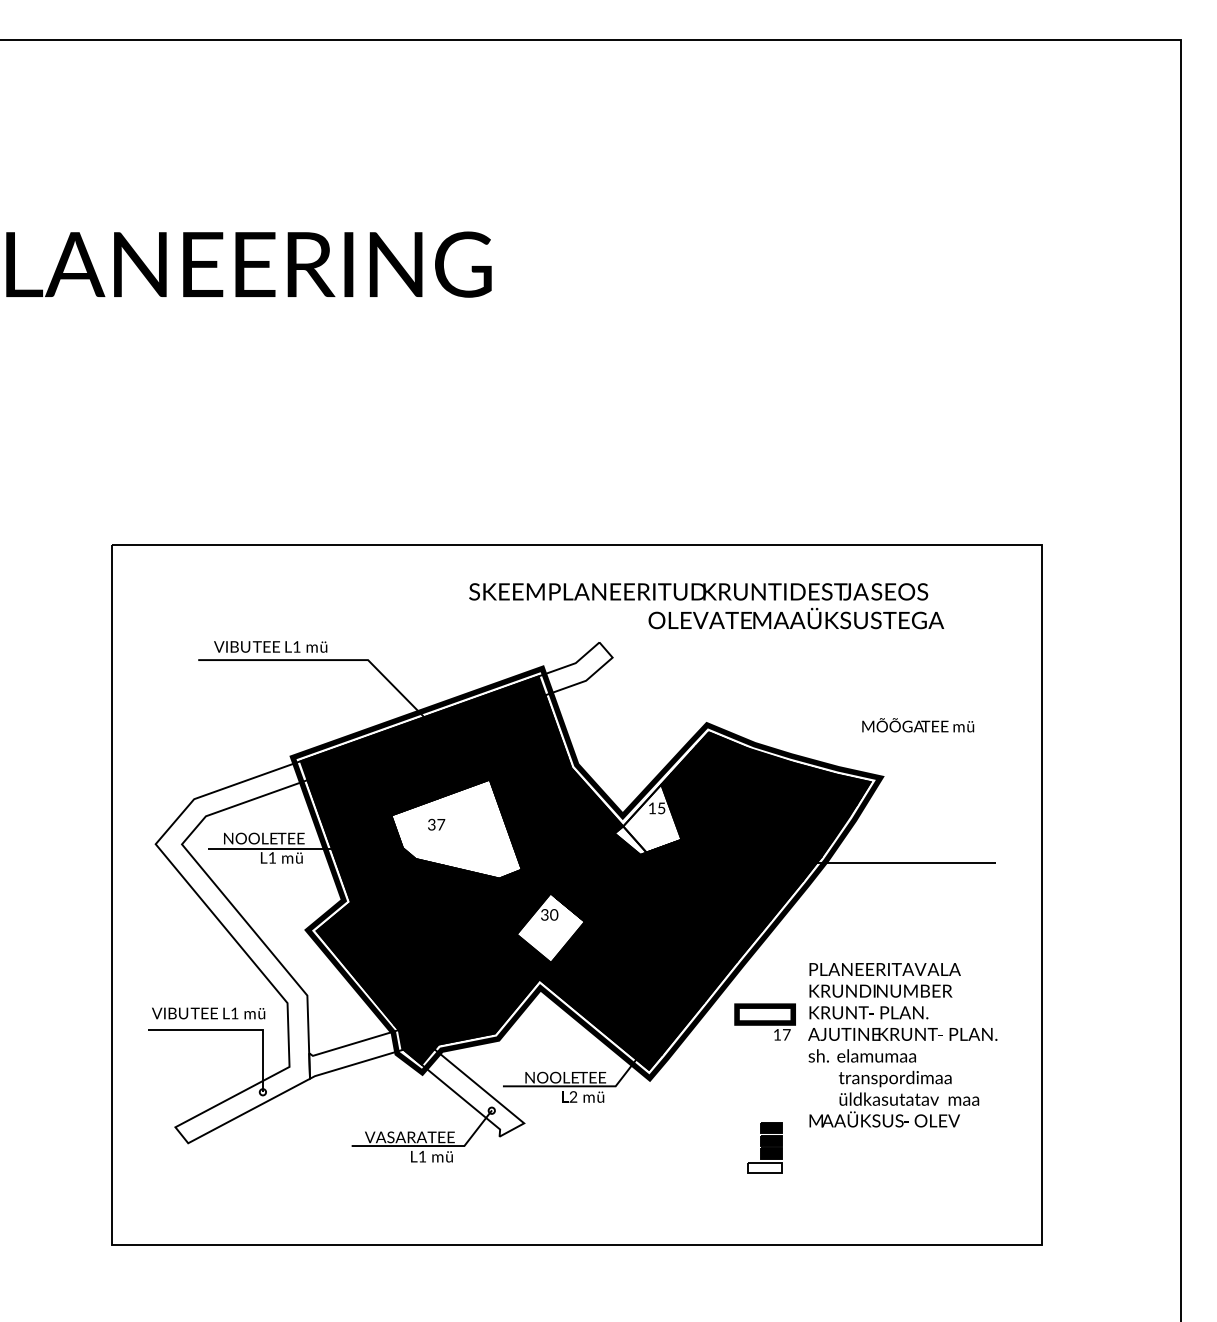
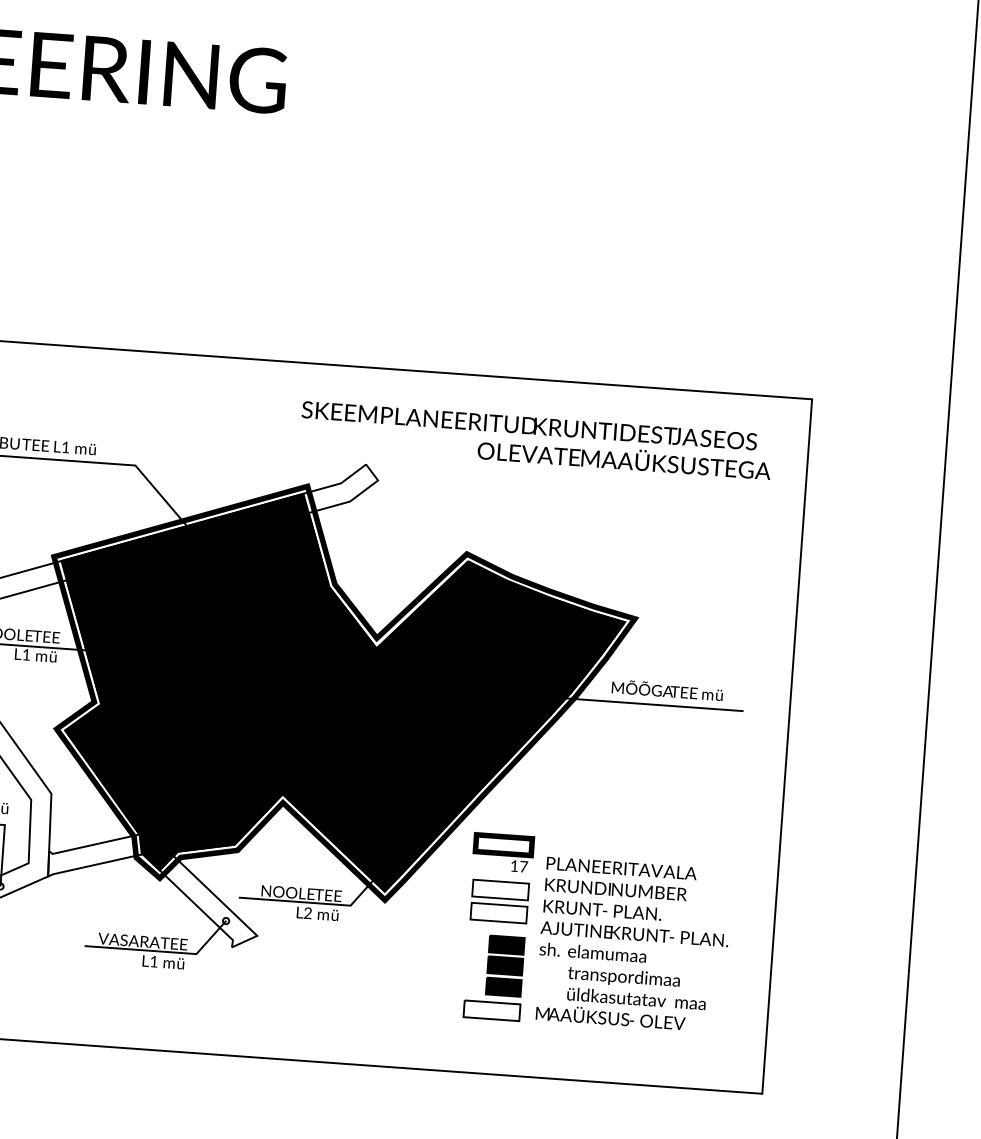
text: (706, 606) -> (536, 440), moved
text: (918, 725) -> (667, 690), moved
fill: (647, 819) -> (401, 643), added
fill: (456, 828) -> (211, 638), added
fill: (550, 927) -> (297, 743), added
text: (902, 1045) -> (633, 945), moved
part: (765, 1071) -> (500, 901), added
part: (764, 1147) -> (493, 976), size x1.67

